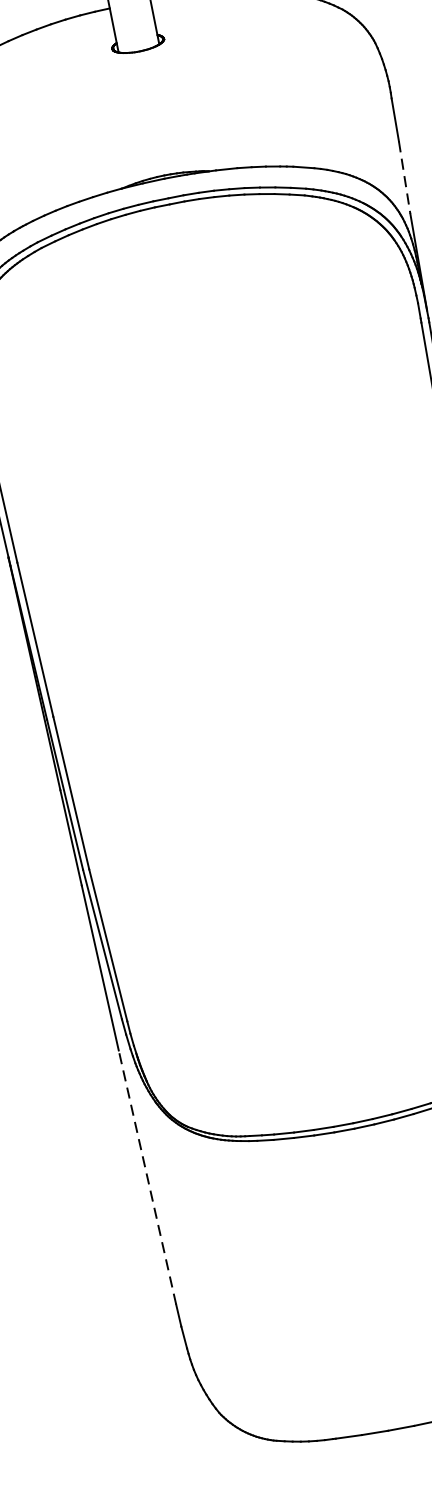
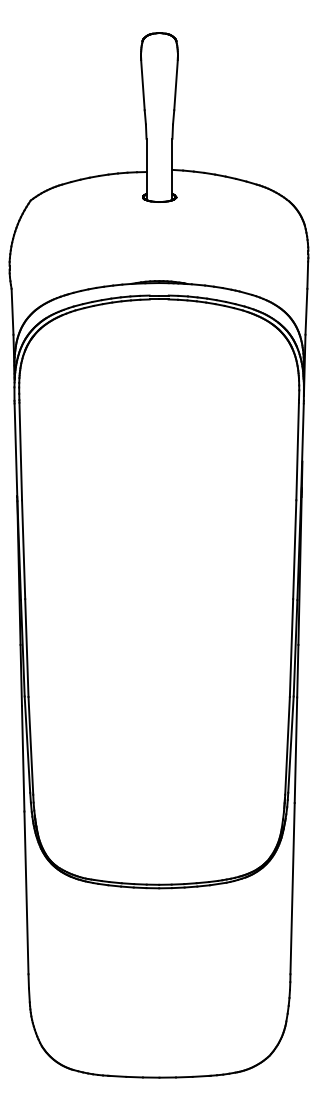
line: (404, 177) -> (306, 311), dashed -> solid
line: (147, 1176) -> (26, 892), dashed -> solid

